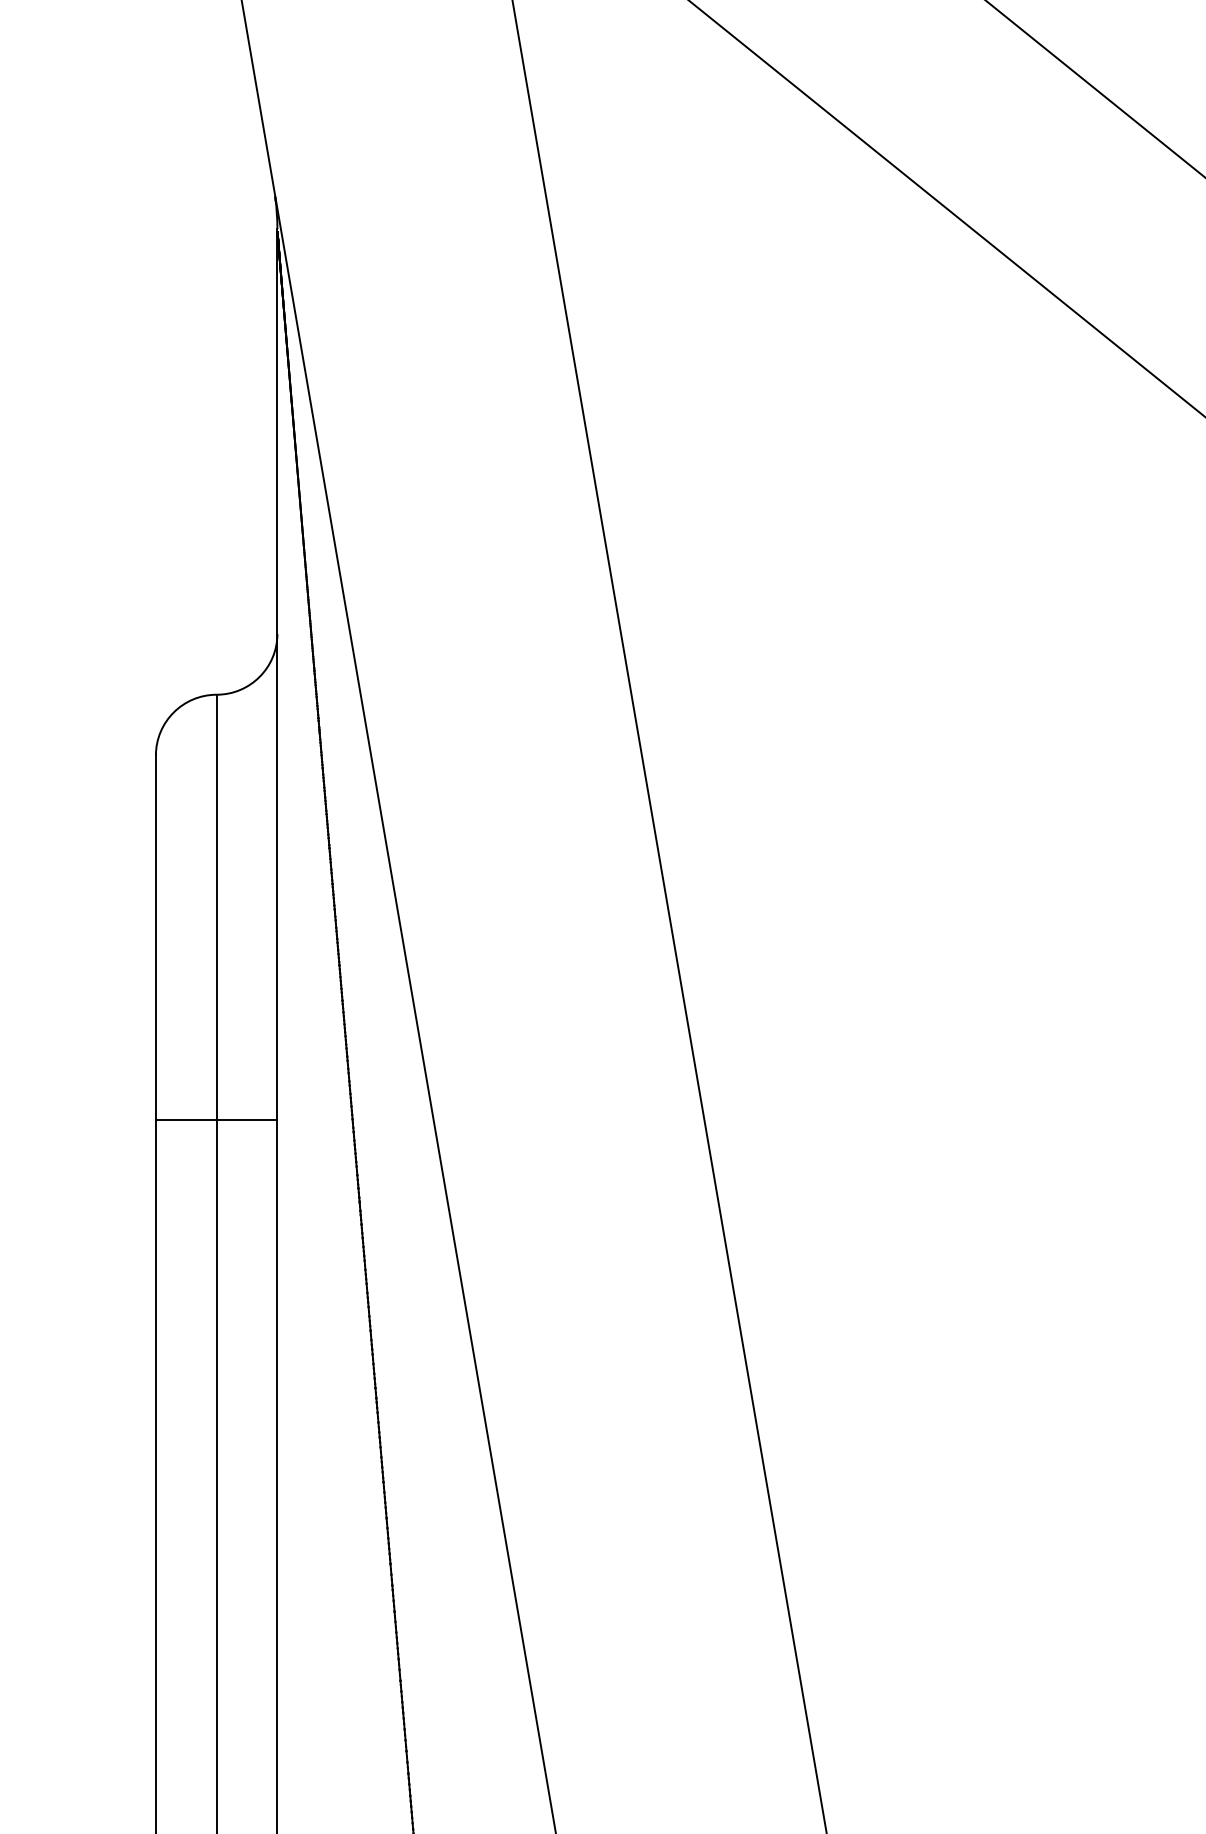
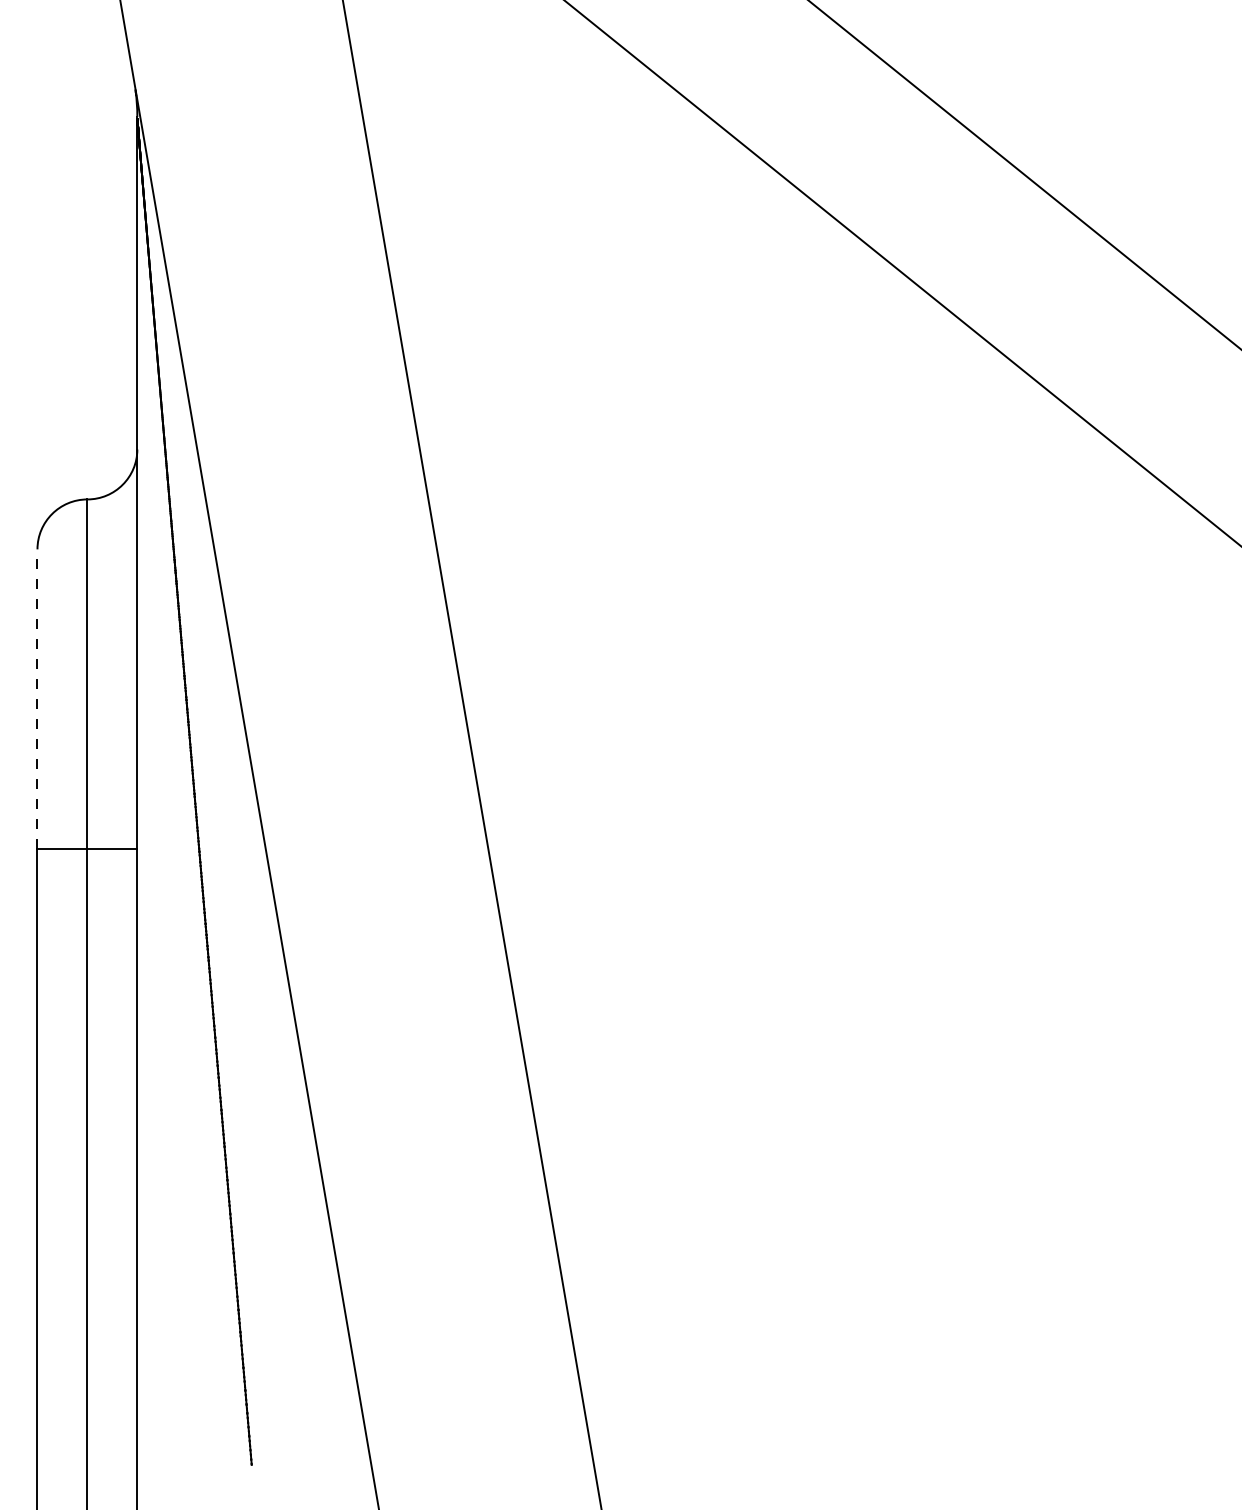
line: (155, 938) -> (37, 699), solid -> dashed

